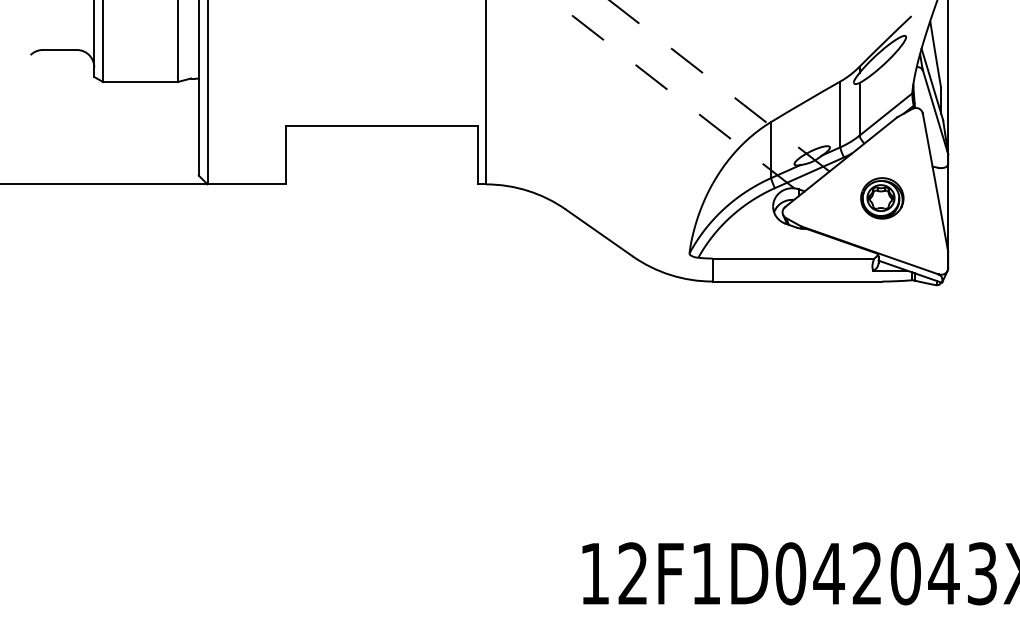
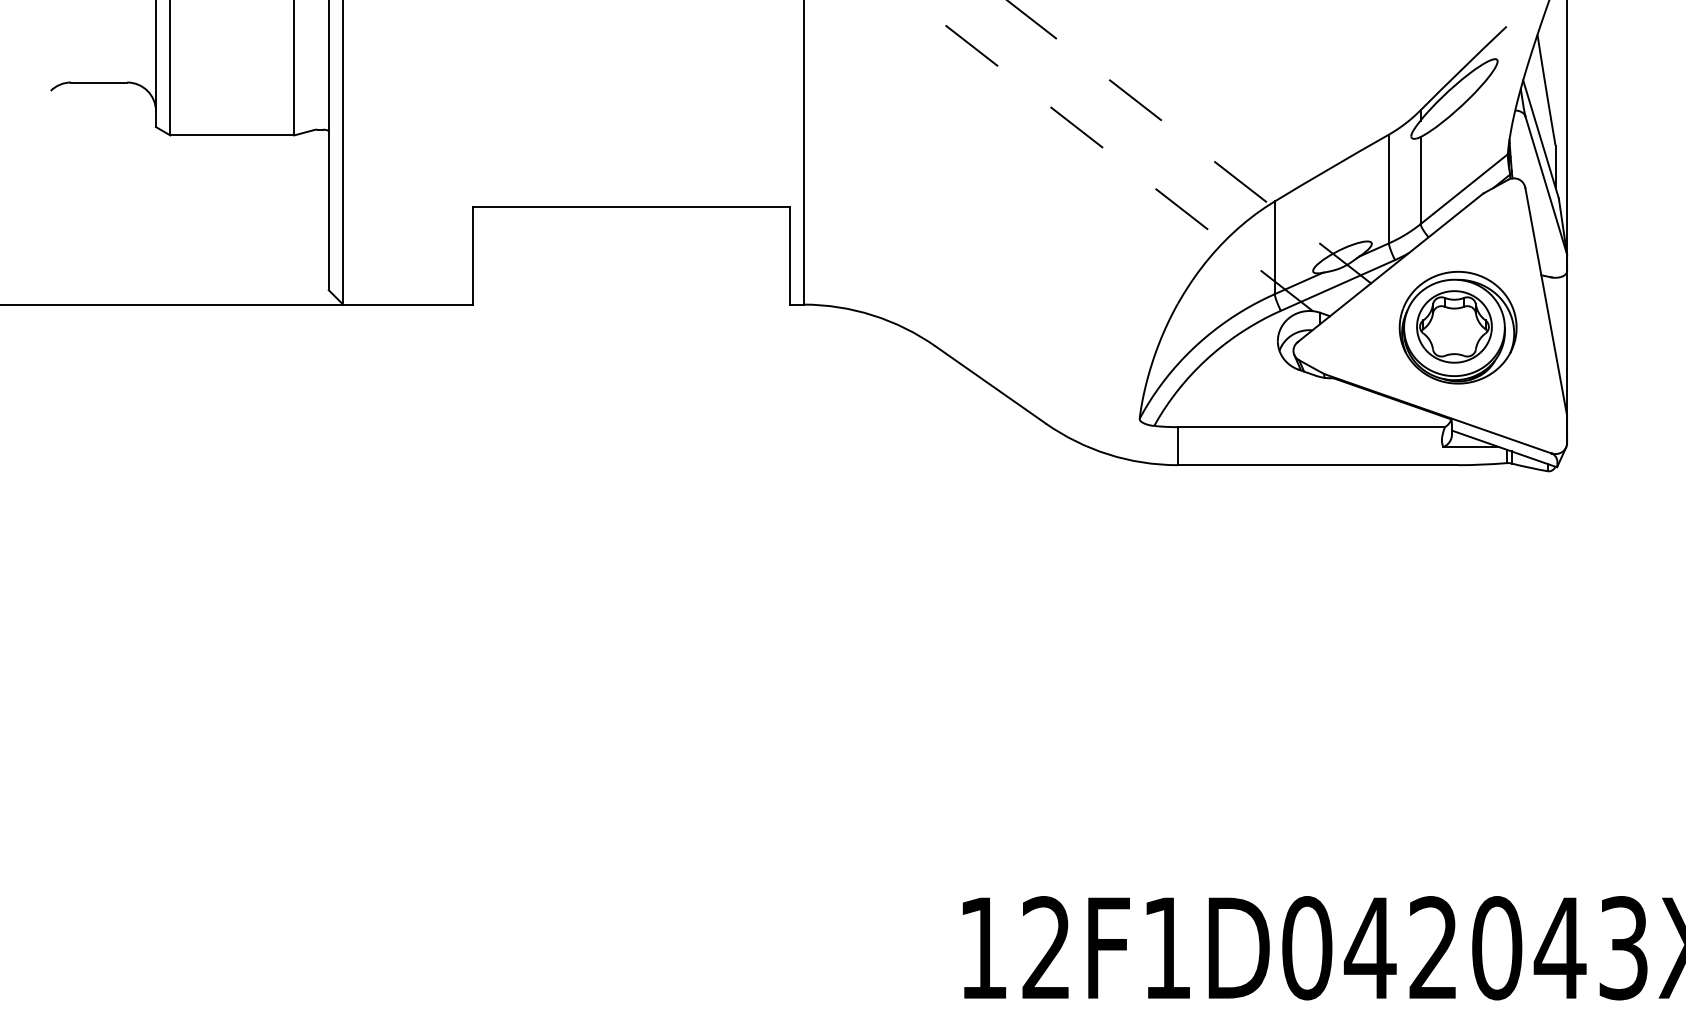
part: (882, 198) -> (1458, 327), size x1.67

